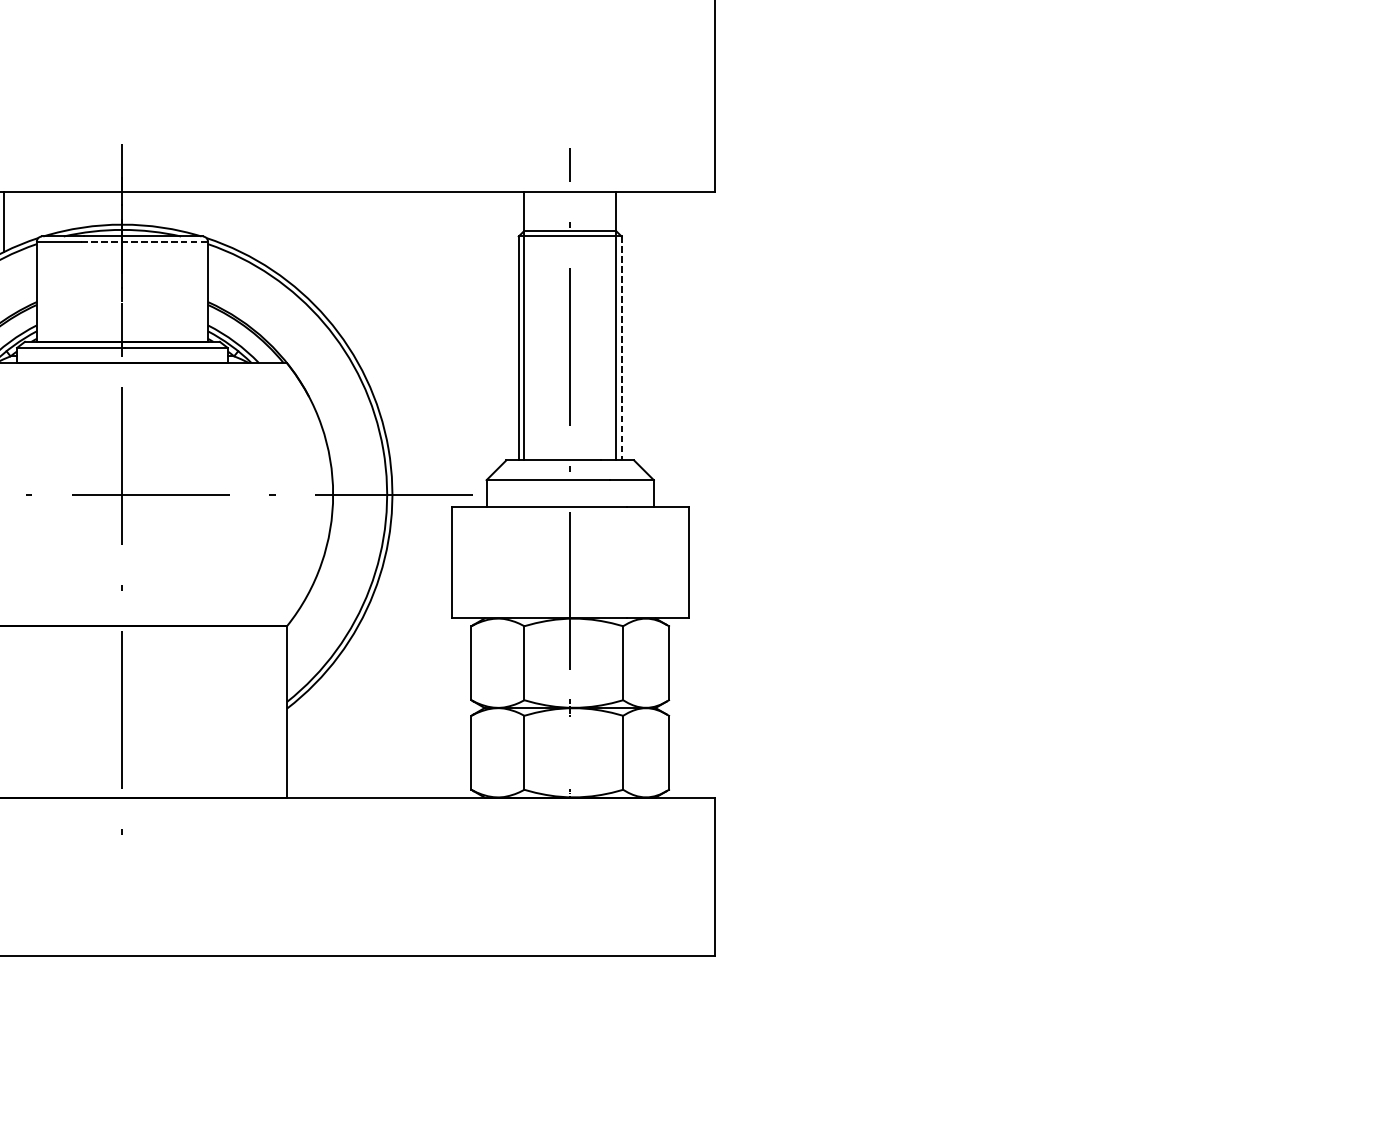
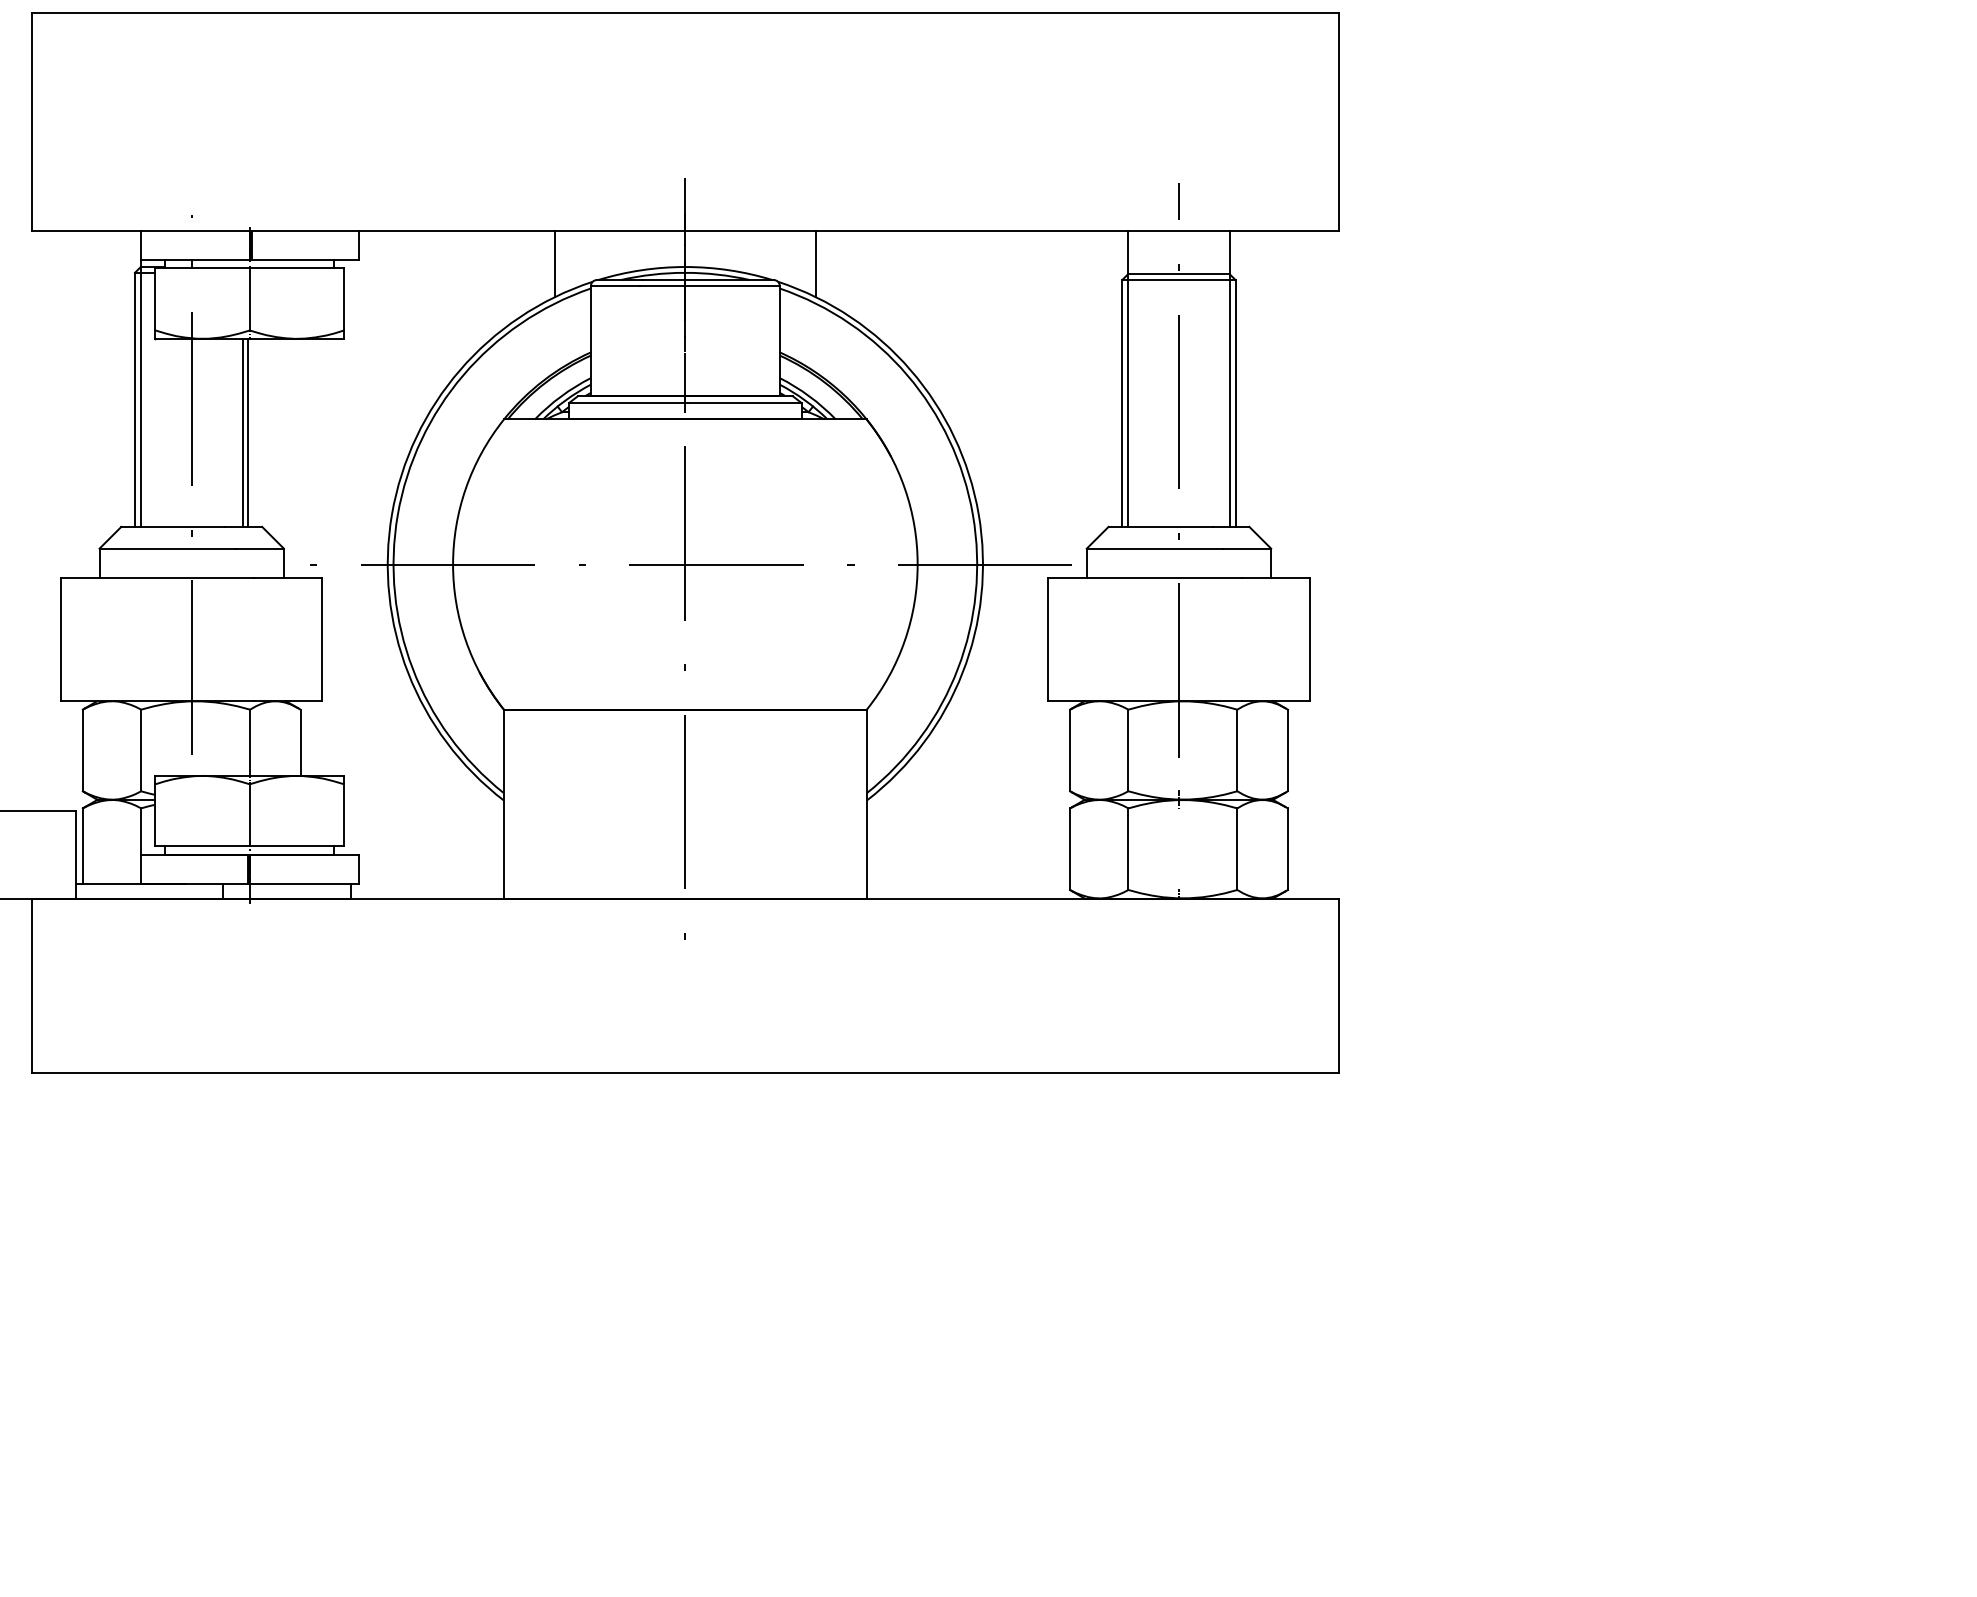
line: (241, 221) -> (816, 263), added
line: (144, 241) -> (709, 285), dashed -> solid
line: (621, 348) -> (1235, 403), dashed -> solid

